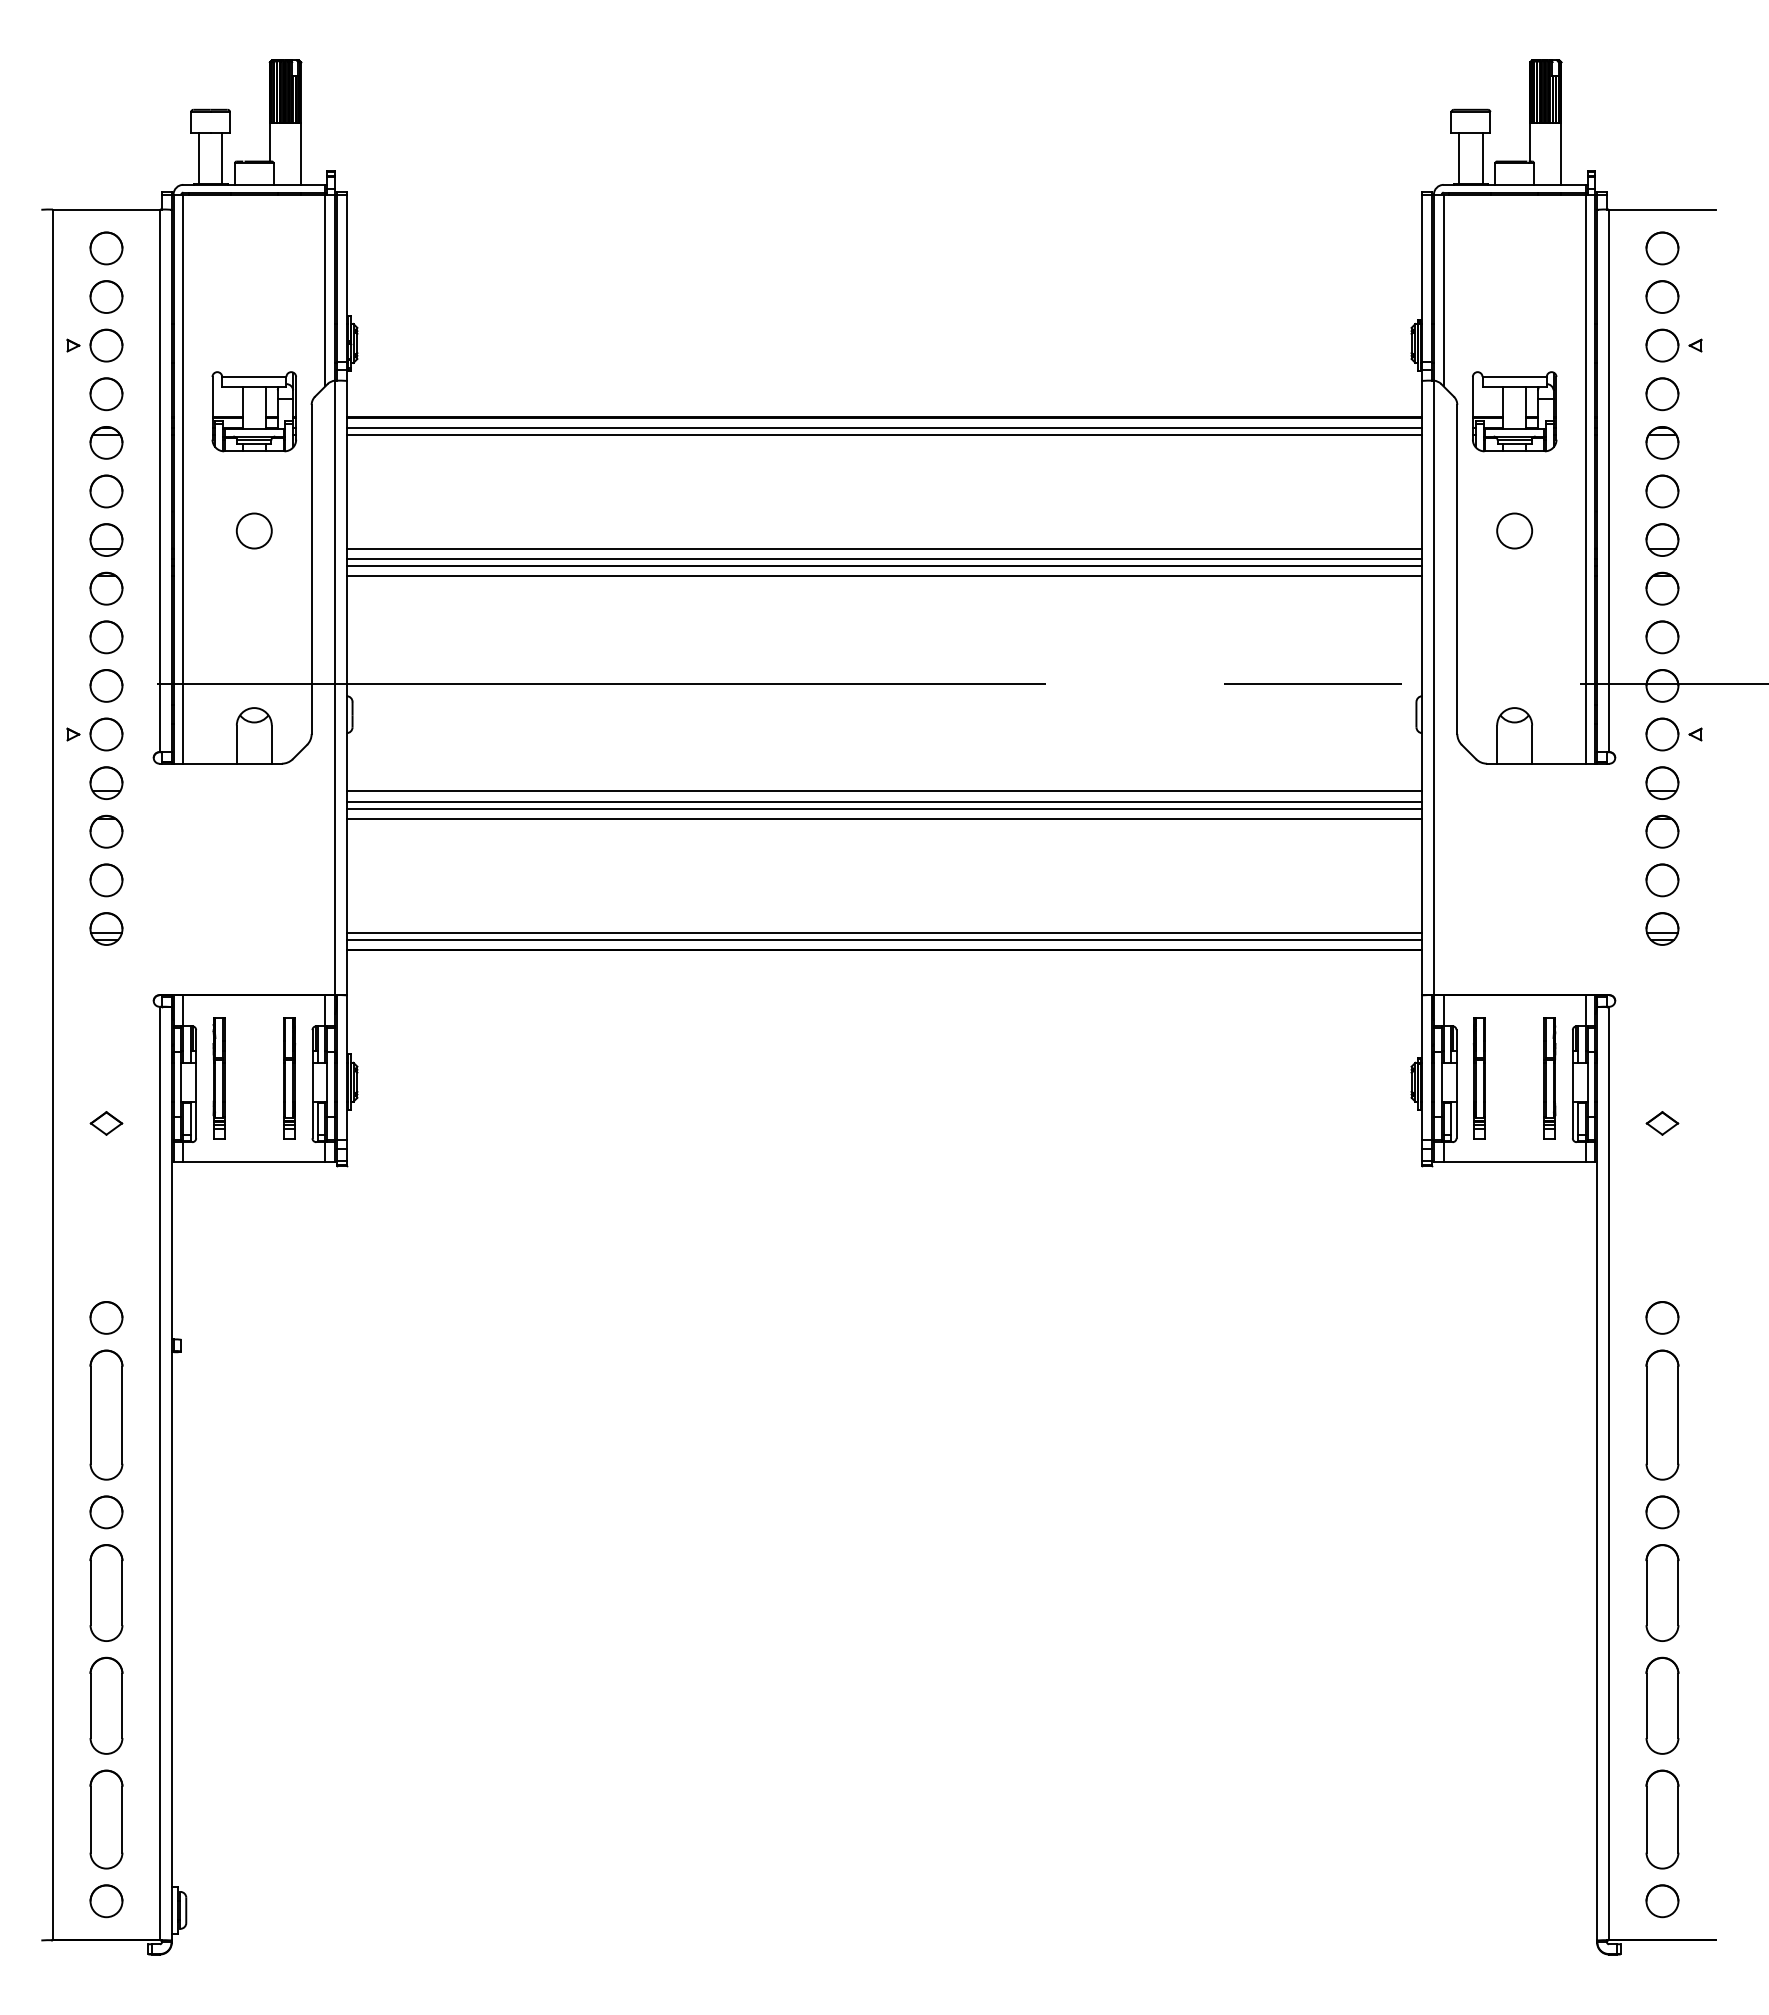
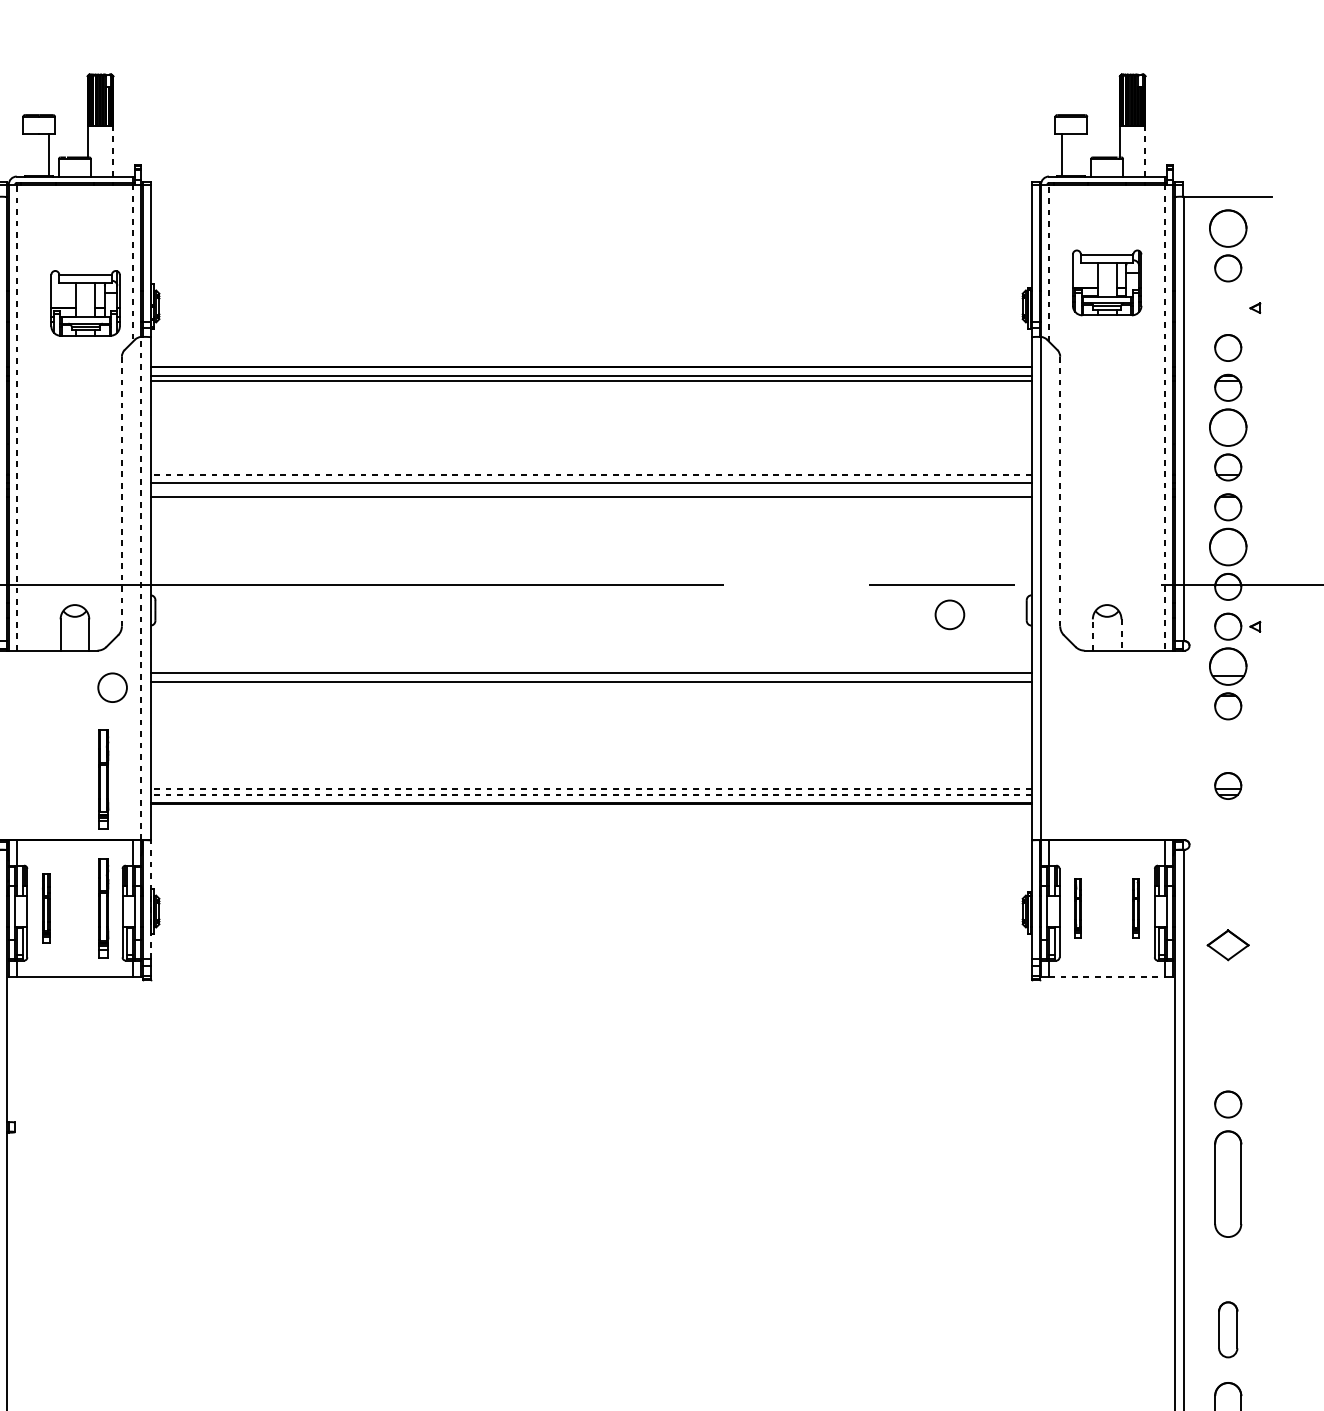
line: (301, 153) -> (113, 150), solid -> dashed
line: (1561, 153) -> (1145, 150), solid -> dashed
line: (198, 158) -> (29, 154), removed
line: (1482, 158) -> (1080, 154), removed
part: (1662, 248) -> (1228, 228), size x1.4
line: (325, 290) -> (133, 263), solid -> dashed
line: (1443, 290) -> (1048, 263), solid -> dashed
part: (1662, 345) -> (1228, 308), removed
part: (254, 411) -> (85, 303), moved
part: (1514, 411) -> (1107, 282), moved
line: (183, 479) -> (16, 417), solid -> dashed
line: (1585, 479) -> (1165, 417), solid -> dashed
part: (1662, 491) -> (1228, 427), size x1.4
circle: (253, 530) -> (111, 687), moved
circle: (1514, 530) -> (949, 614), moved
line: (884, 548) -> (591, 474), solid -> dashed
line: (884, 565) -> (591, 488), removed
line: (311, 569) -> (121, 491), solid -> dashed
line: (1457, 569) -> (1060, 491), solid -> dashed
part: (1662, 637) -> (1228, 547), size x1.4
line: (335, 687) -> (141, 588), solid -> dashed
line: (1497, 744) -> (1093, 634), solid -> dashed
line: (1532, 745) -> (1121, 635), solid -> dashed
part: (1662, 782) -> (1228, 666), size x1.4
line: (884, 808) -> (591, 687), removed
line: (884, 819) -> (591, 696), removed
part: (1662, 880) -> (1228, 746), removed
part: (289, 921) -> (103, 779), added
line: (884, 933) -> (591, 789), solid -> dashed
line: (884, 939) -> (591, 794), solid -> dashed
line: (346, 1067) -> (150, 899), solid -> dashed
part: (218, 1078) -> (45, 908), size x0.7
part: (1478, 1078) -> (1077, 908), size x0.6
part: (1549, 1078) -> (1135, 908), size x0.6
part: (1662, 1123) -> (1228, 945), size x1.6
line: (1514, 1162) -> (1107, 977), solid -> dashed
part: (1662, 1512) -> (1228, 1263), removed
part: (1662, 1592) -> (1228, 1329), size x0.7

